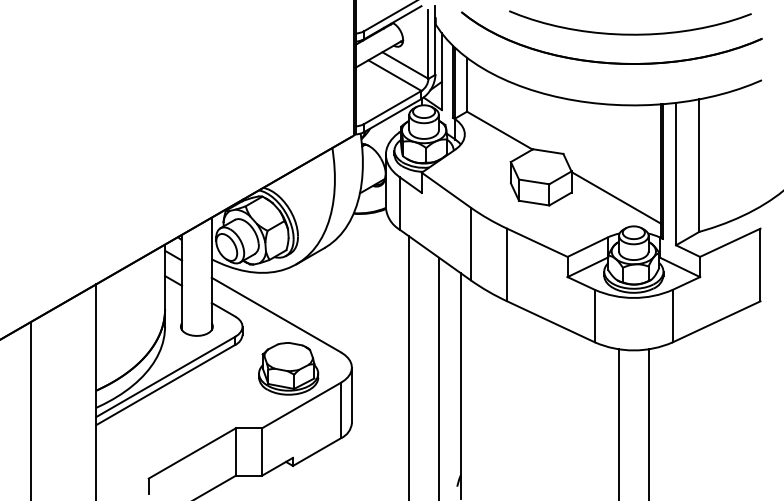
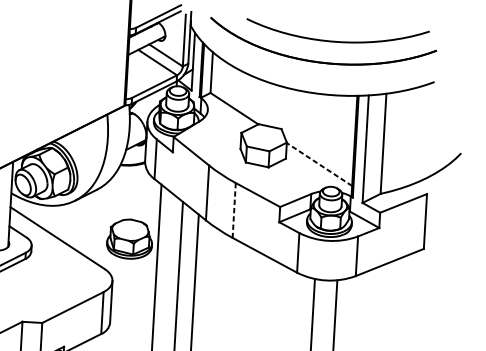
line: (616, 197) -> (319, 164), solid -> dashed
line: (507, 265) -> (234, 210), solid -> dashed
part: (288, 368) -> (129, 238), moved

